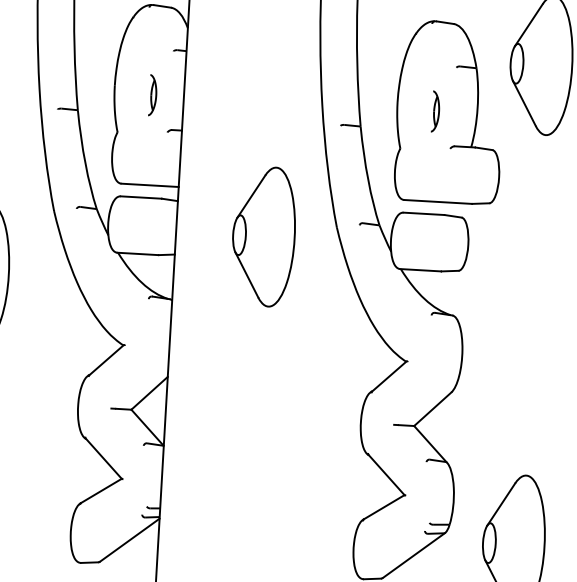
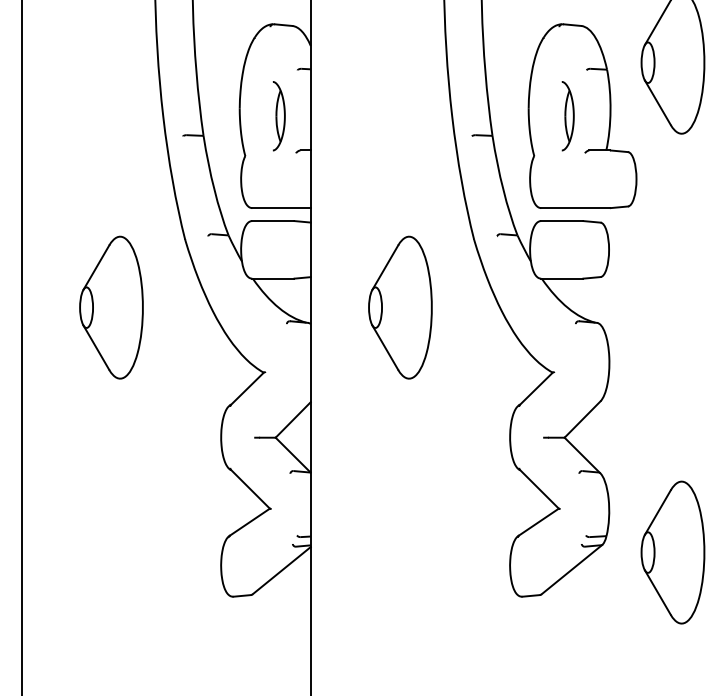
part: (152, 95) -> (278, 116), size x1.67
part: (435, 111) -> (567, 116), size x1.67
part: (263, 236) -> (400, 307), moved

